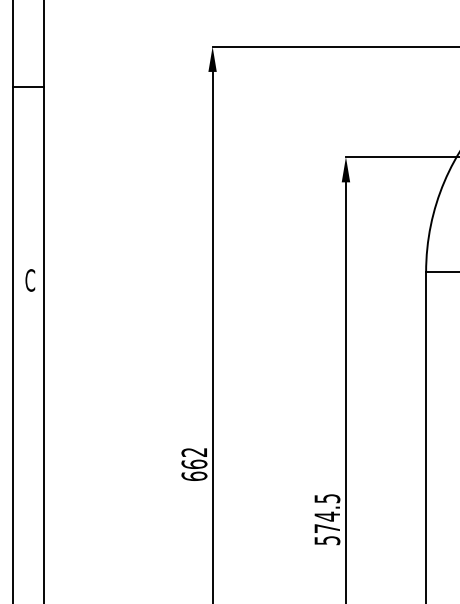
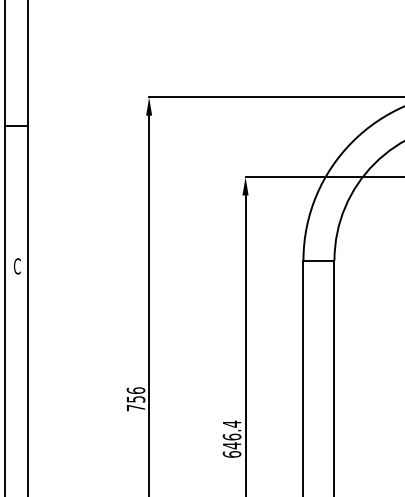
text: (193, 464) -> (135, 399), 662 -> 756
text: (326, 518) -> (231, 438), 574.5 -> 646.4

